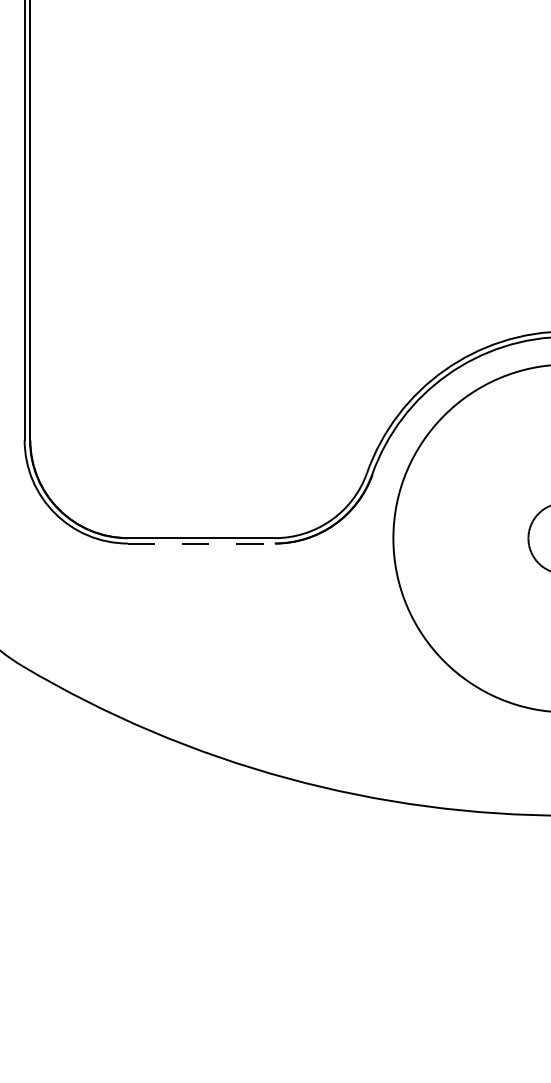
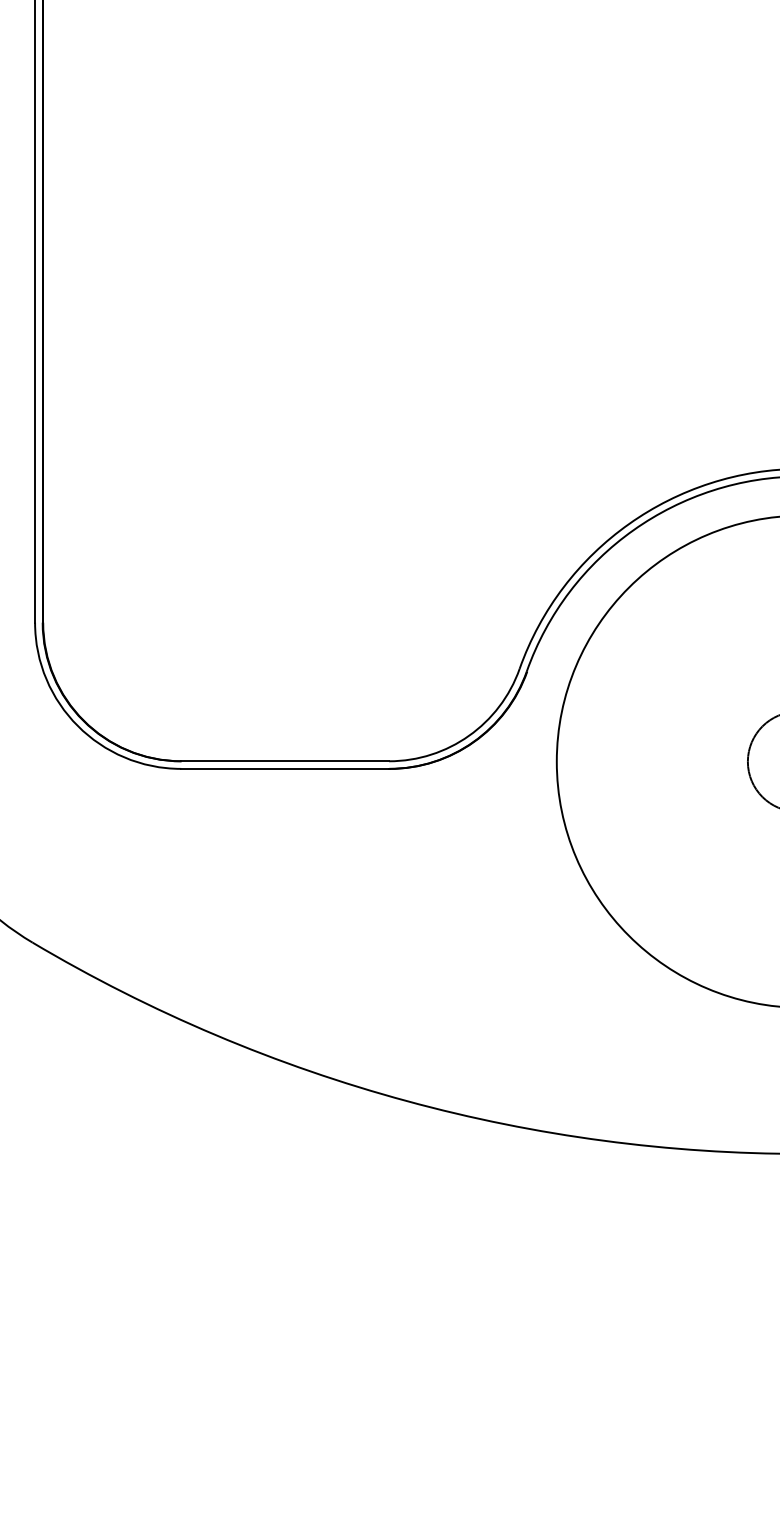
line: (201, 543) -> (285, 768), dashed -> solid

